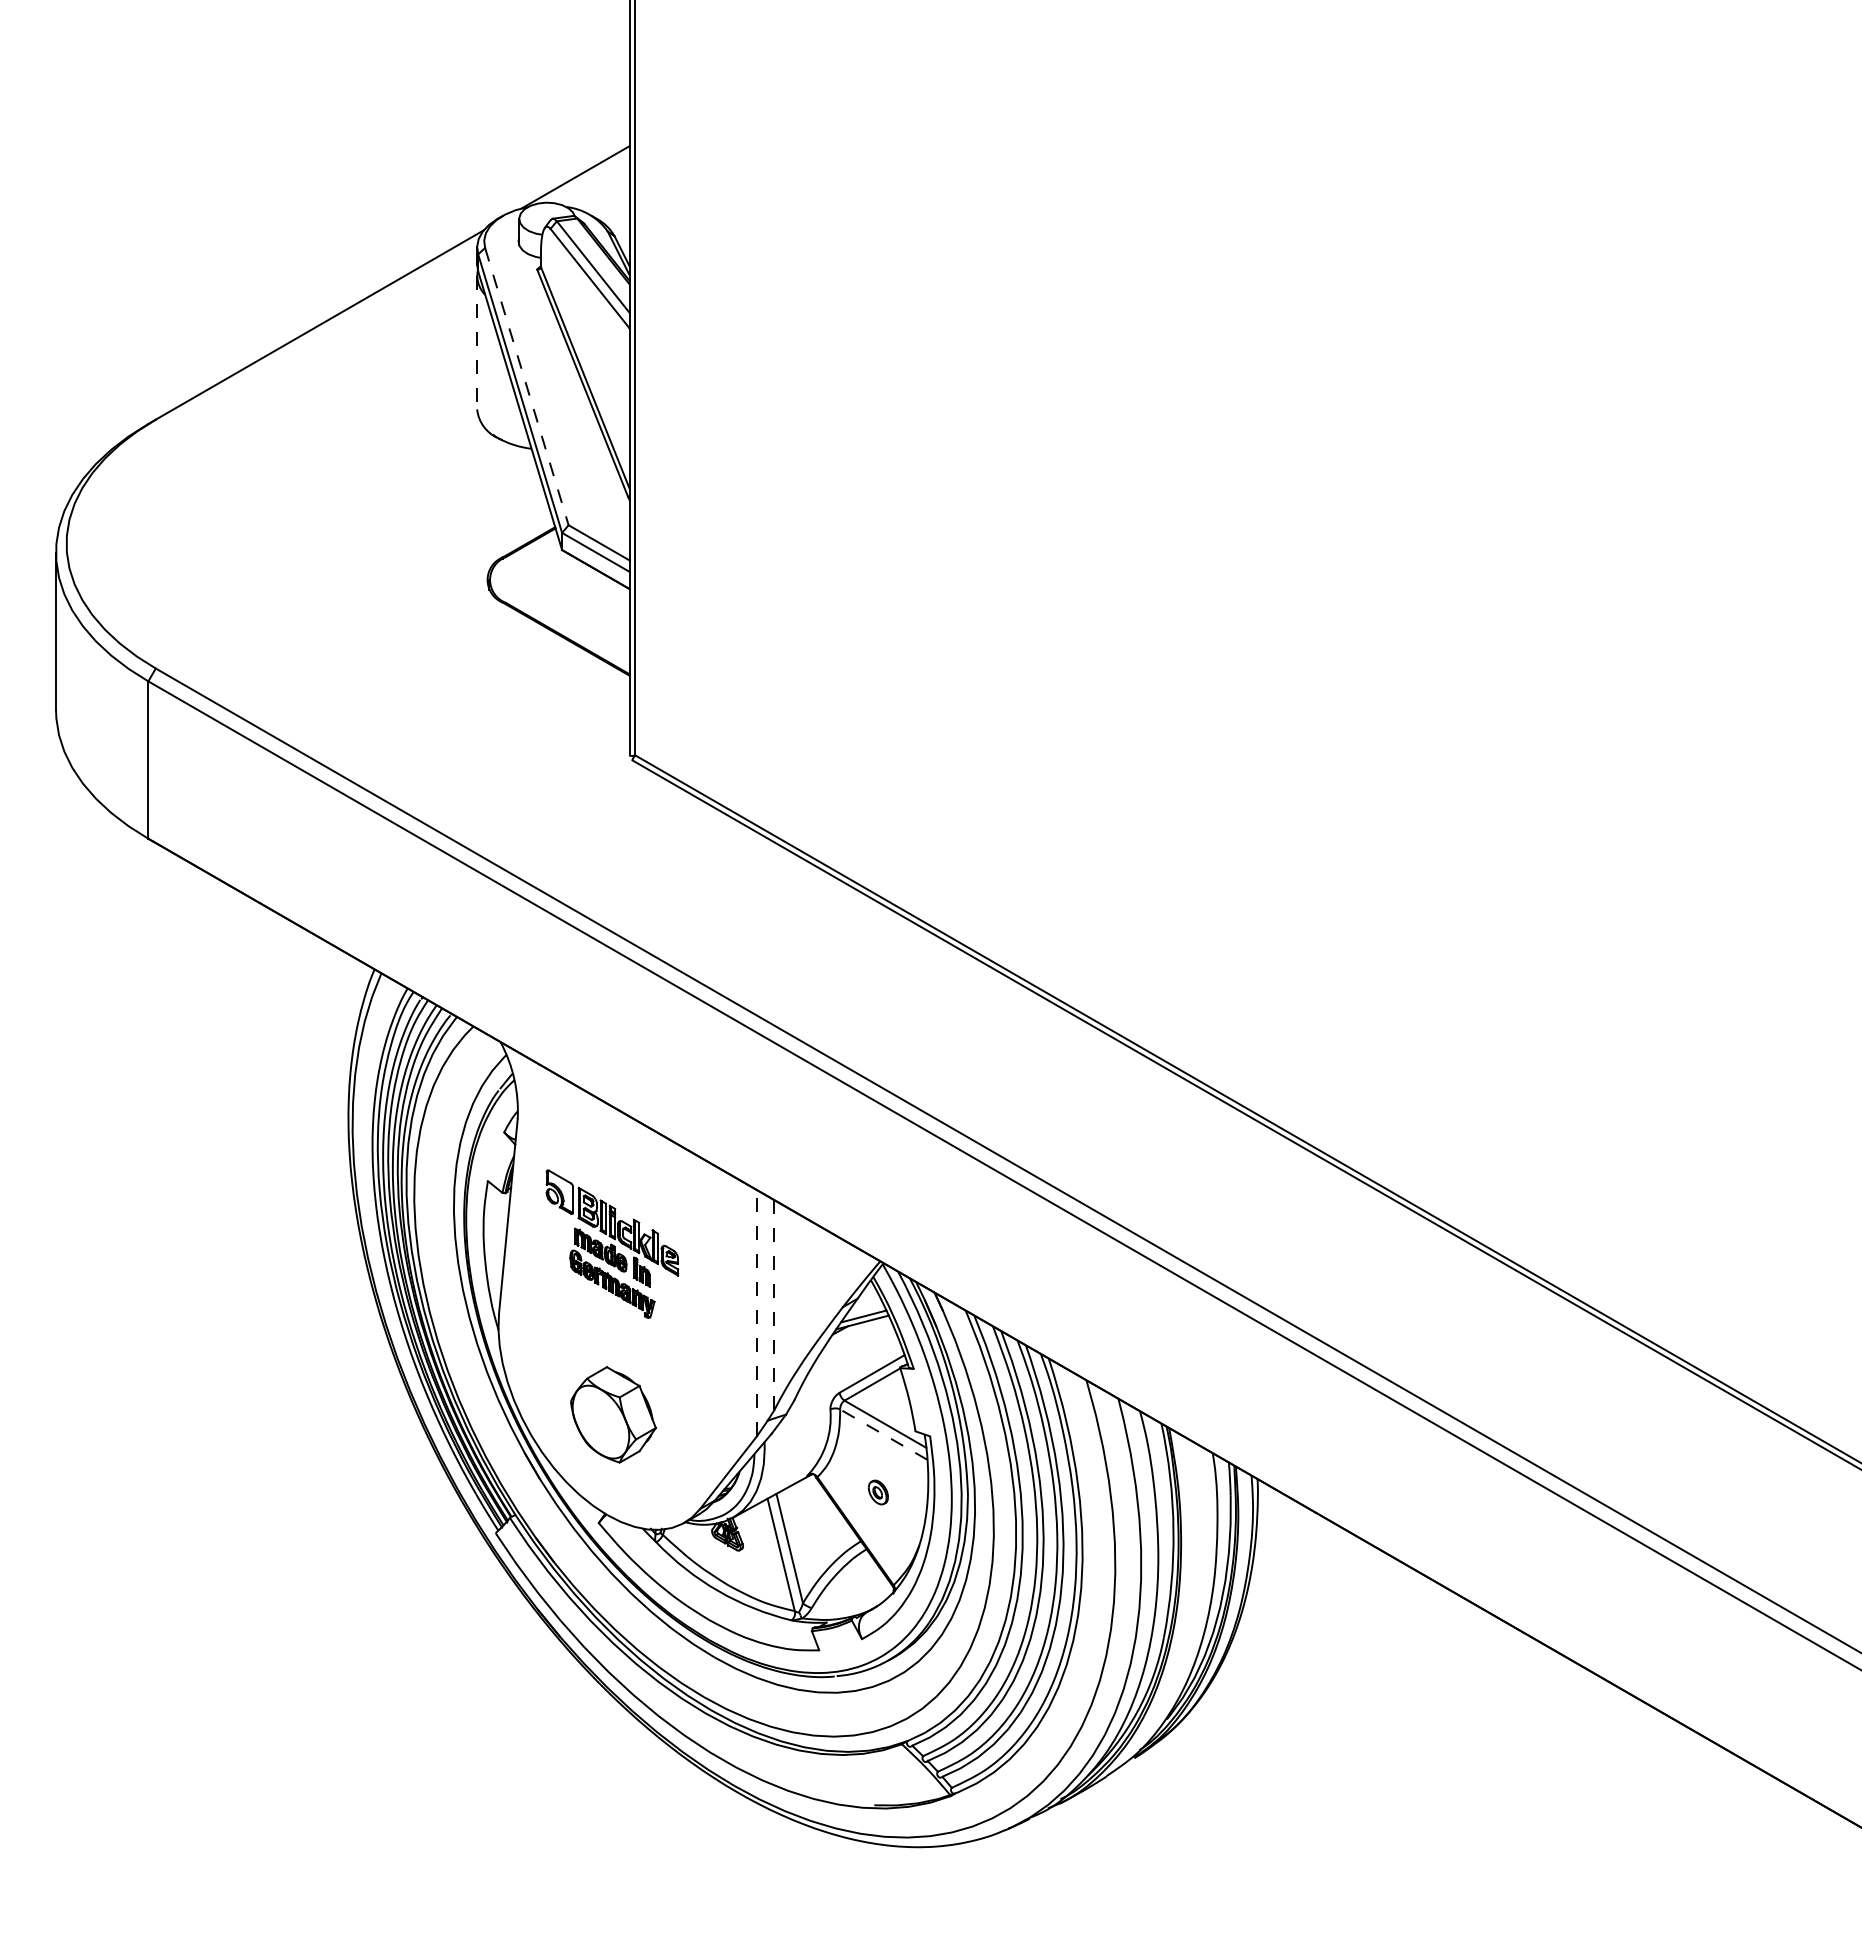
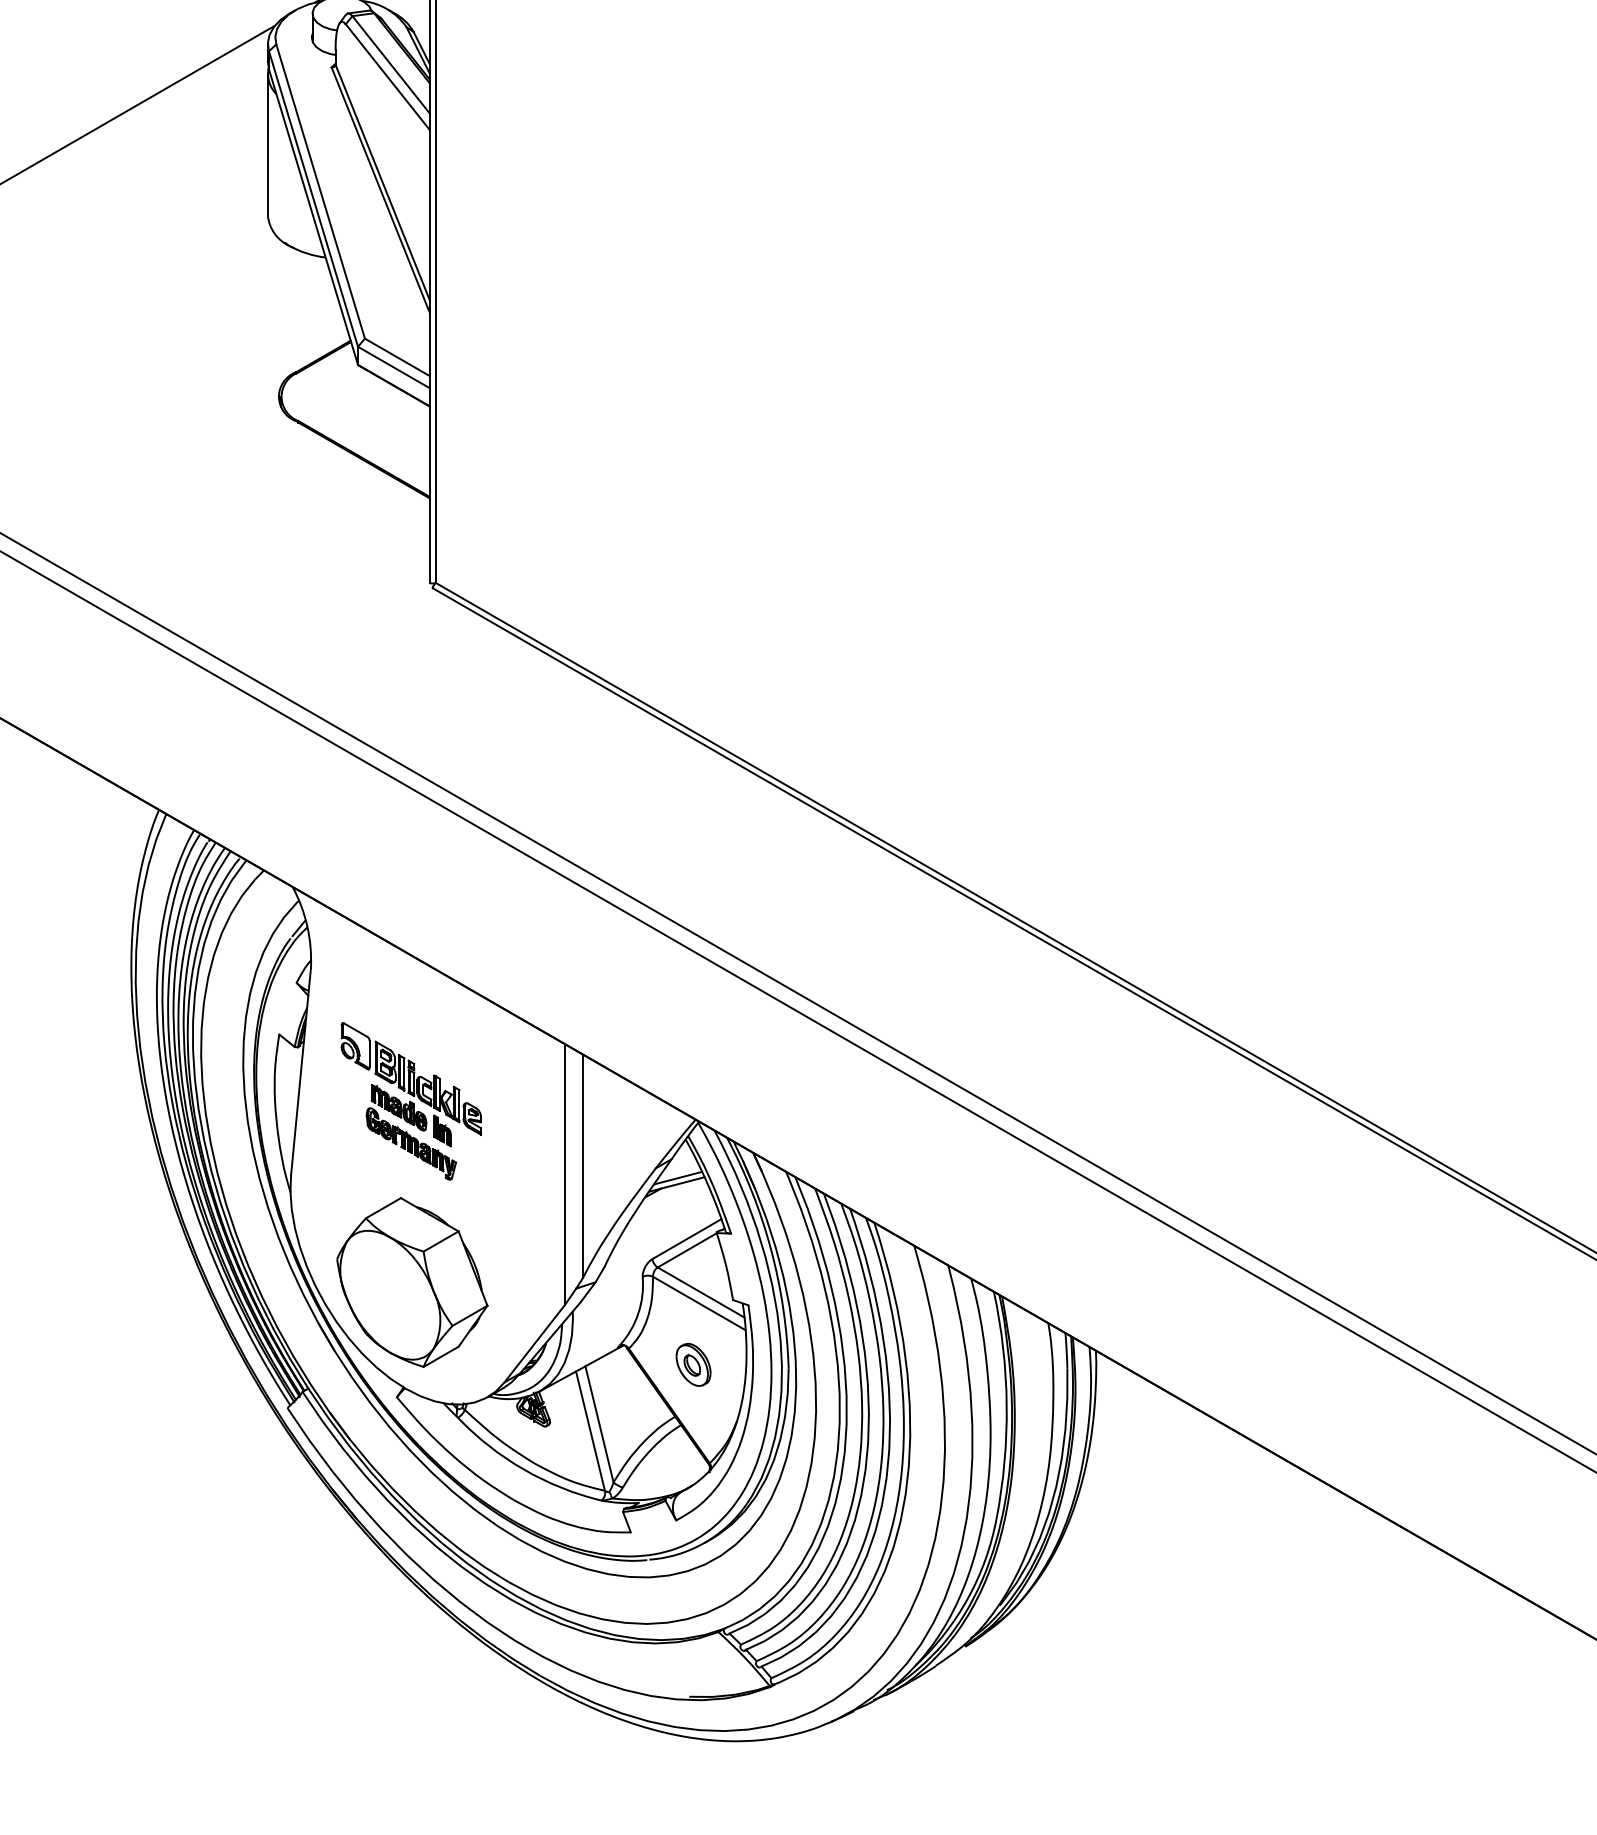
line: (477, 342) -> (268, 144), dashed -> solid
line: (526, 386) -> (320, 191), dashed -> solid
line: (774, 1305) -> (583, 1166), dashed -> solid
line: (757, 1313) -> (565, 1174), dashed -> solid
part: (613, 1414) -> (412, 1282), size x1.67
line: (883, 1434) -> (699, 1303), dashed -> solid
part: (878, 1492) -> (693, 1364), size x1.67

